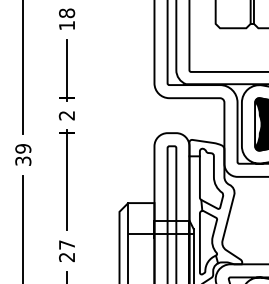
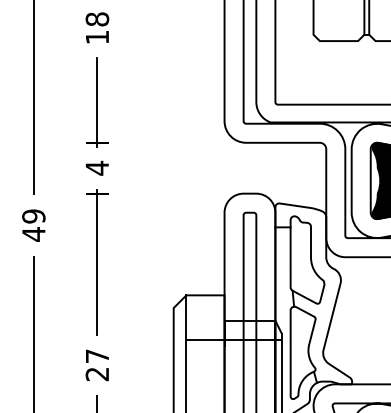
text: (66, 115) -> (96, 167), 2 -> 4
text: (23, 161) -> (34, 234), 39 -> 49

